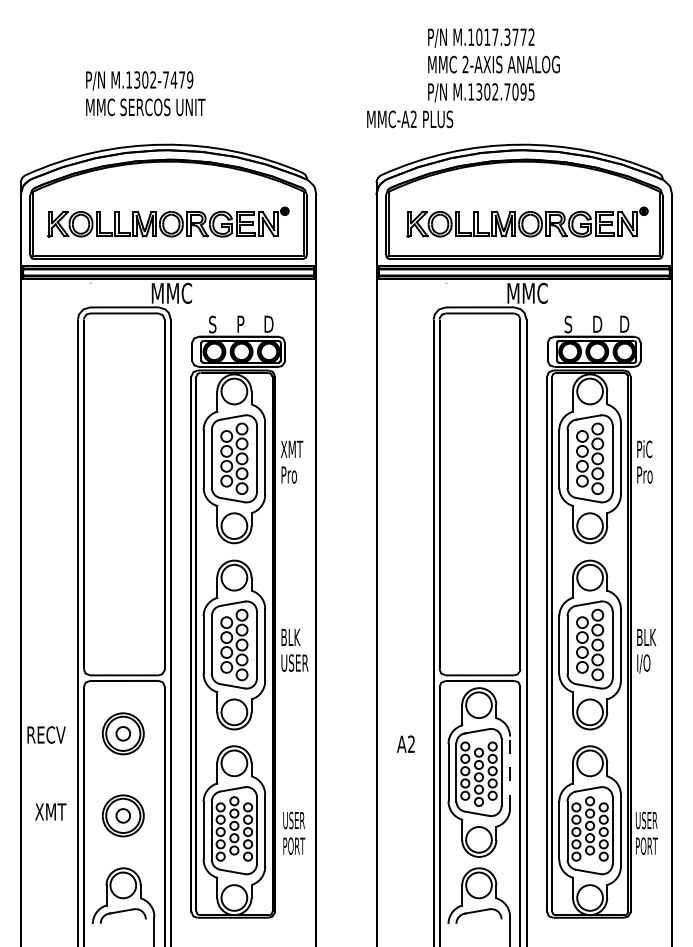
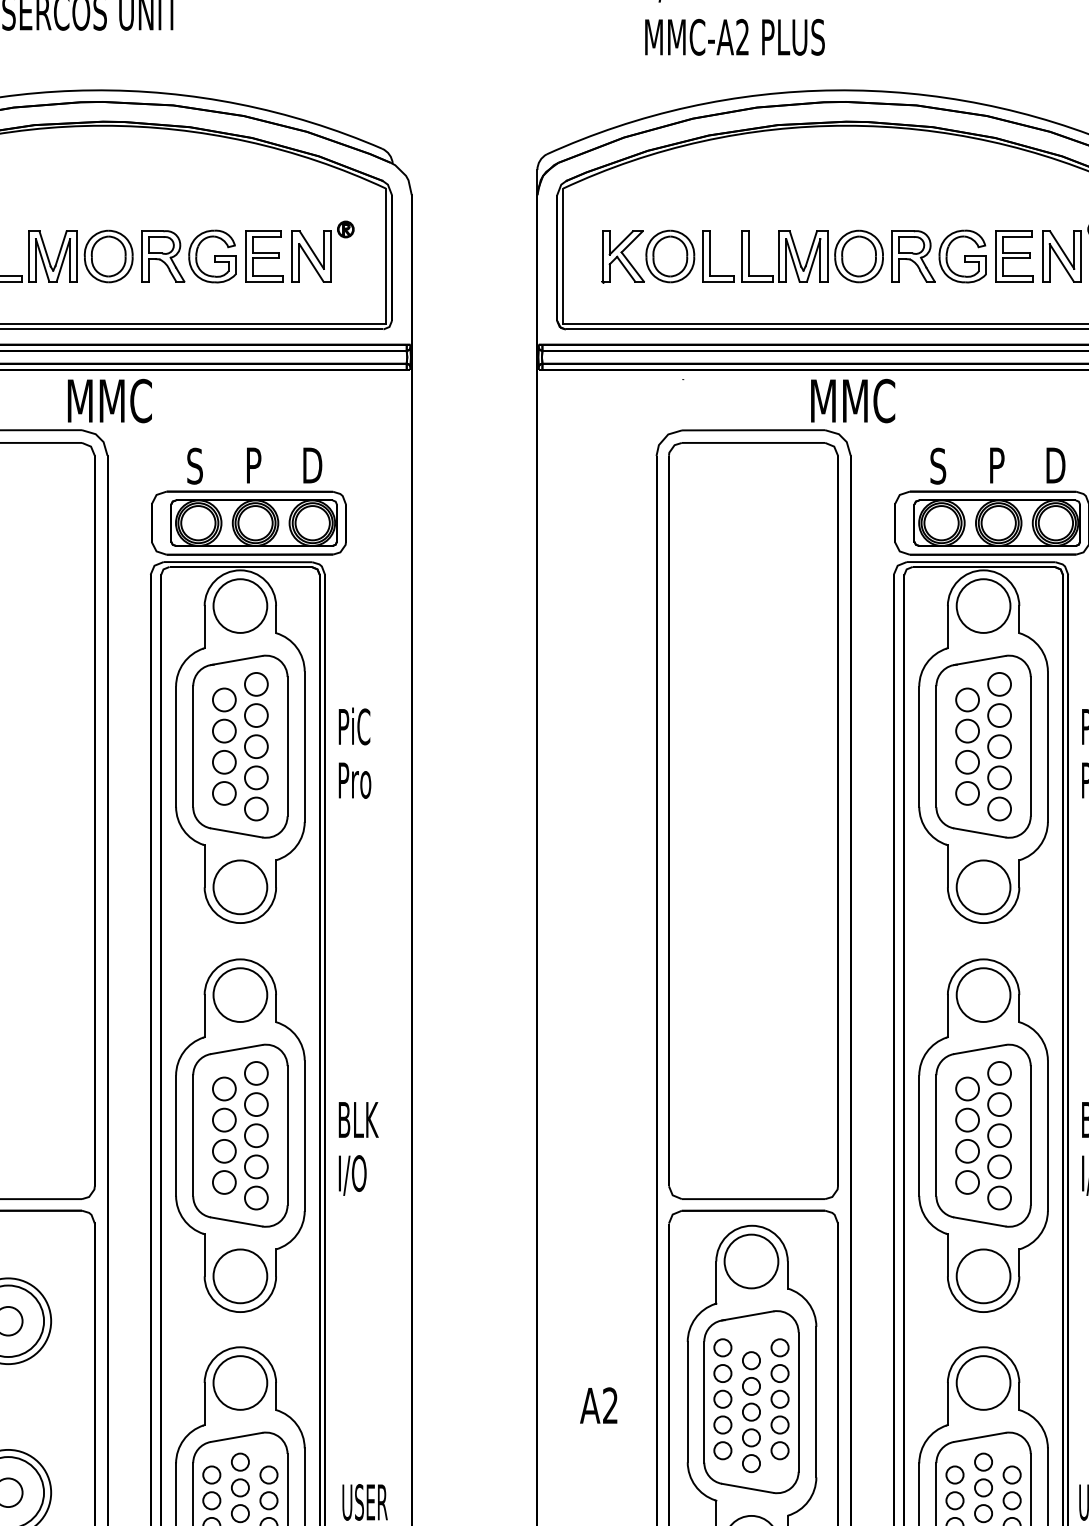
text: (410, 119) -> (735, 37), moved
text: (598, 324) -> (1001, 466), D -> P
text: (292, 449) -> (361, 727), XMT -> PiC
text: (294, 663) -> (365, 1174), USER -> I/O
text: (405, 743) -> (597, 1404), moved
line: (510, 772) -> (817, 1402), dashed -> solid

